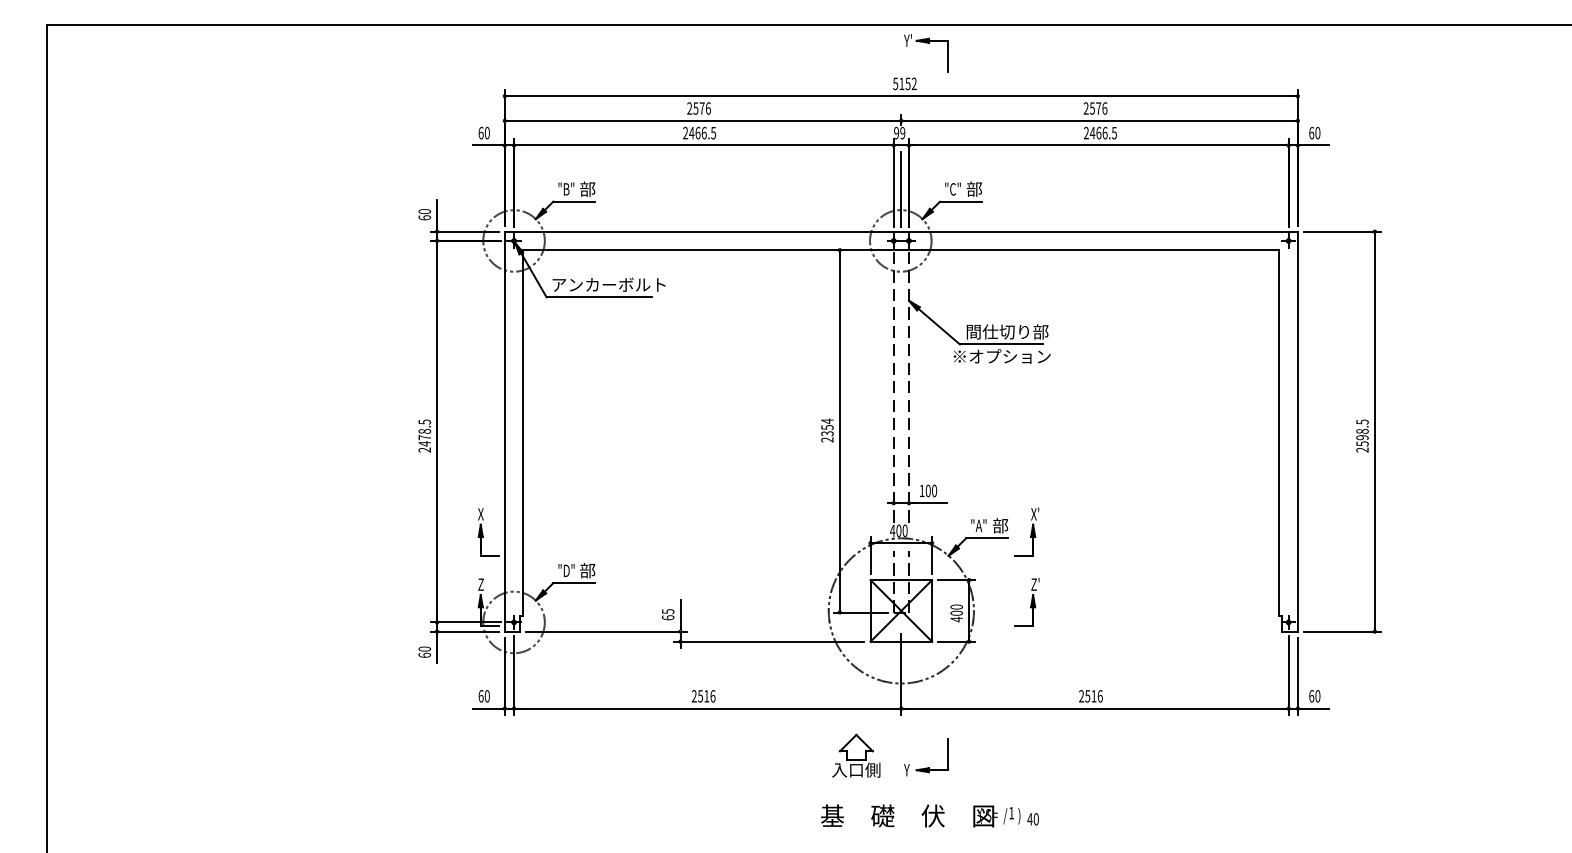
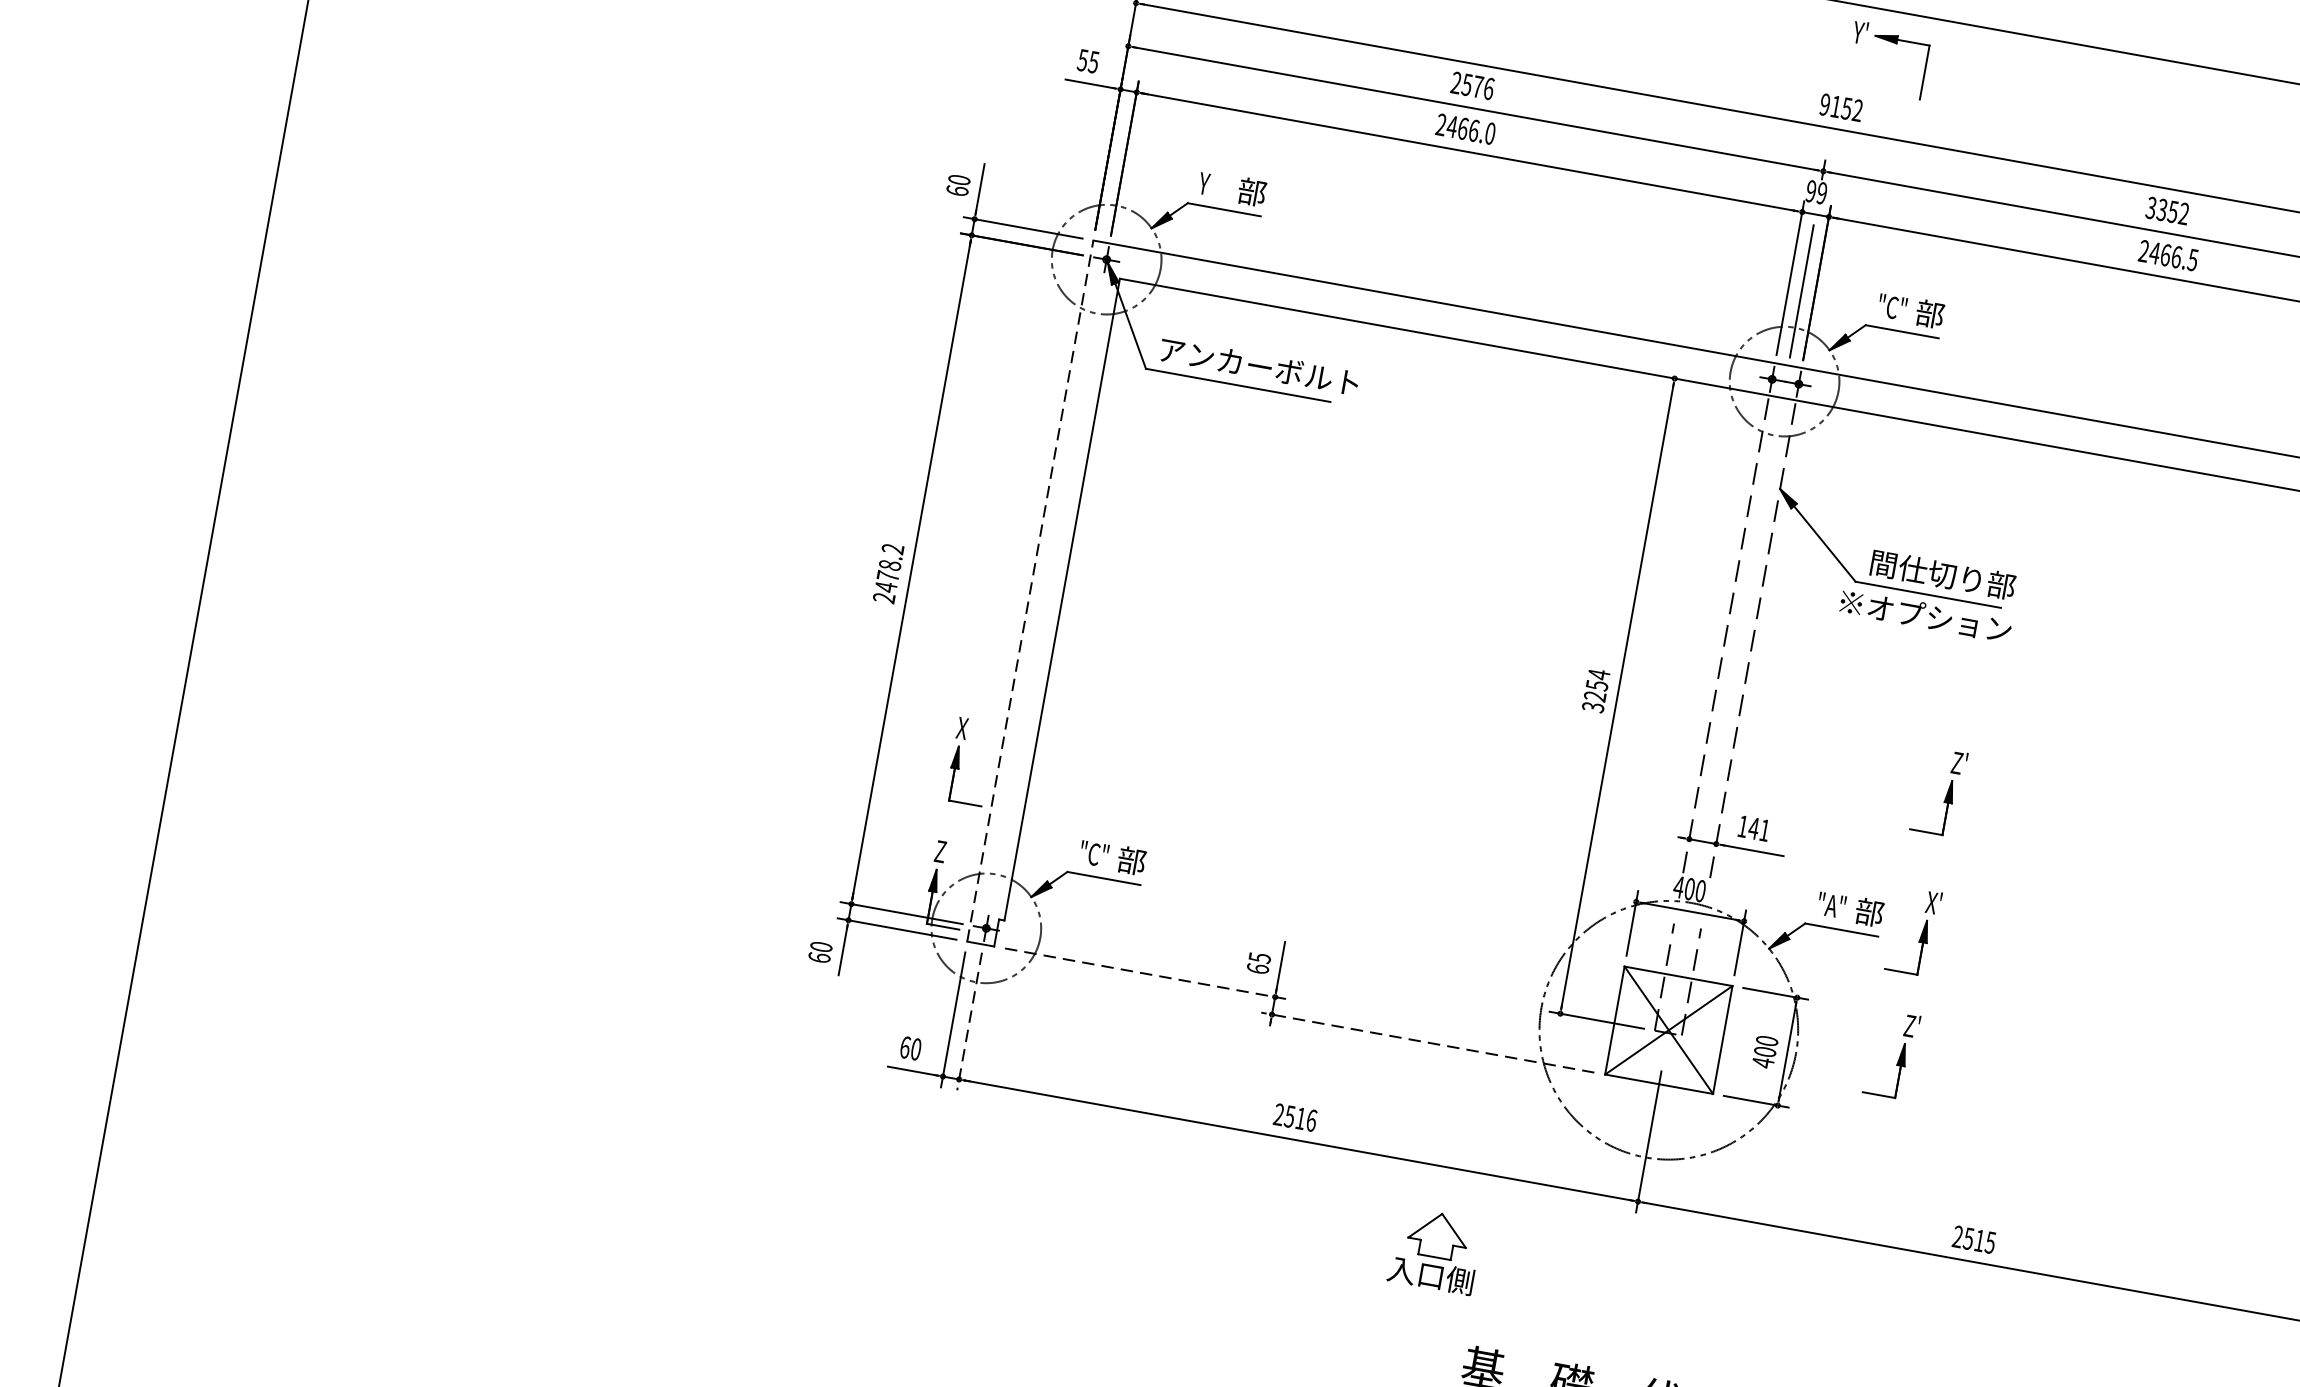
text: (895, 83) -> (1824, 103), 5152 -> 9152
text: (1095, 108) -> (2167, 210), 2576 -> 3352
text: (483, 132) -> (1087, 59), 60 -> 55
text: (713, 132) -> (1490, 132), 2466.5 -> 2466.0
text: (565, 188) -> (1213, 183), "B" -> Y
text: (424, 421) -> (892, 547), 2478.5 -> 2478.2
line: (504, 431) -> (1029, 590), solid -> dashed
text: (827, 436) -> (1594, 701), 2354 -> 3254
part: (1026, 452) -> (1938, 792), added
text: (931, 490) -> (1759, 828), 100 -> 141
text: (568, 570) -> (1098, 854), "D" -> "C"
line: (607, 631) -> (1147, 973), solid -> dashed
line: (768, 641) -> (1426, 1042), solid -> dashed
line: (514, 676) -> (970, 1023), solid -> dashed
text: (1099, 696) -> (1989, 1242), 2516 -> 2515
part: (856, 755) -> (1435, 1250), moved
part: (926, 767) -> (1663, 1312), removed

